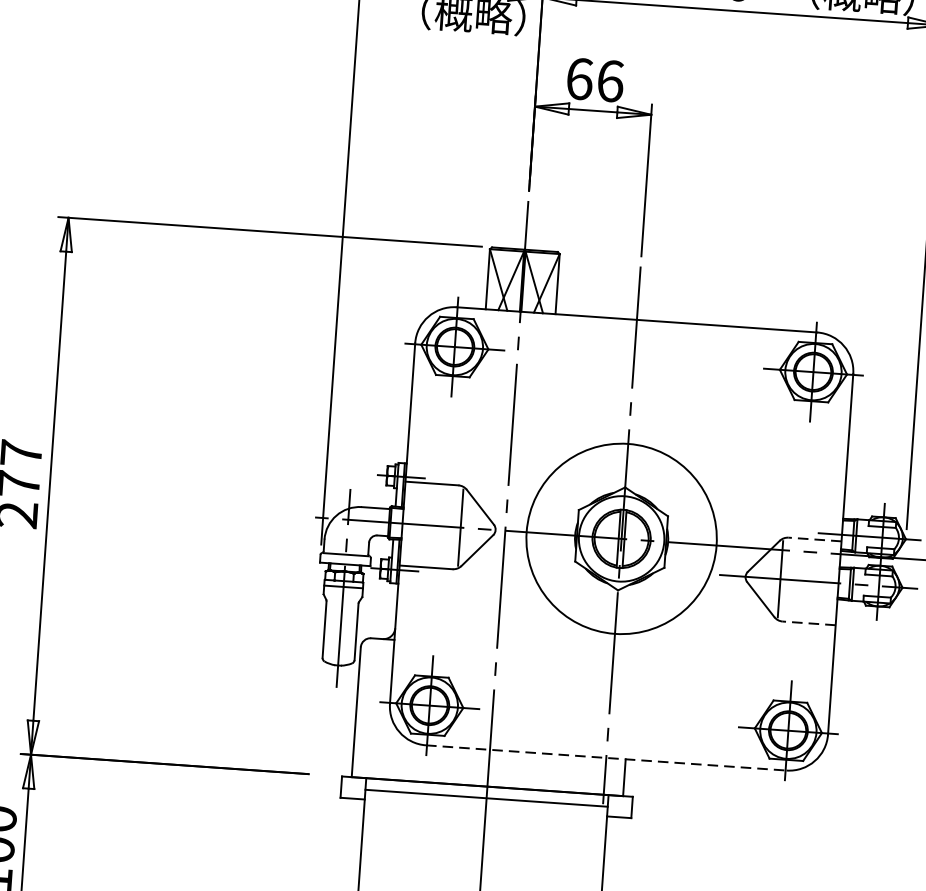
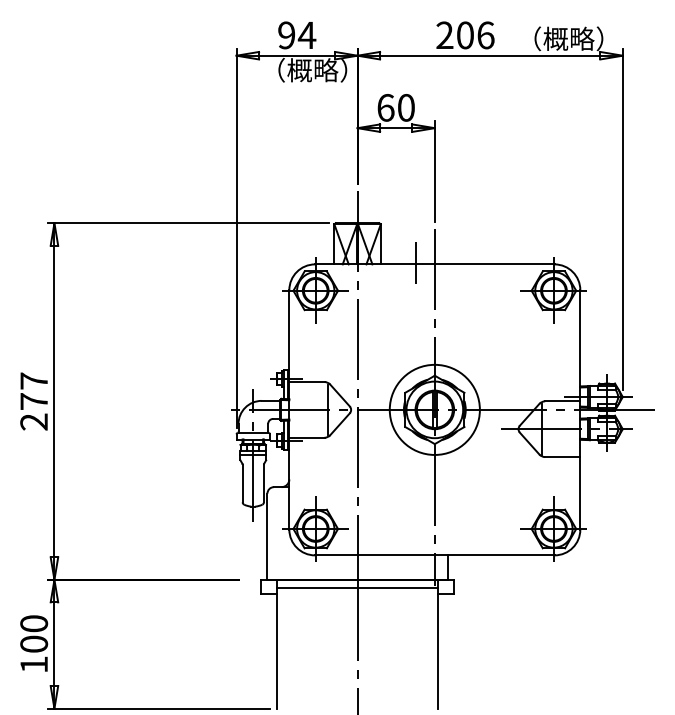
text: (610, 80) -> (406, 107), 66 -> 60
line: (608, 314) -> (415, 262), added
circle: (621, 538) -> (434, 409), size x0.71
line: (814, 539) -> (562, 401), dashed -> solid
line: (808, 624) -> (562, 457), dashed -> solid
line: (605, 758) -> (434, 555), dashed -> solid

